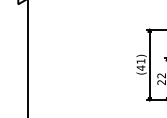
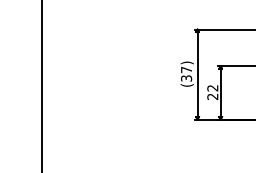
text: (141, 64) -> (186, 74), (41) -> (37)

